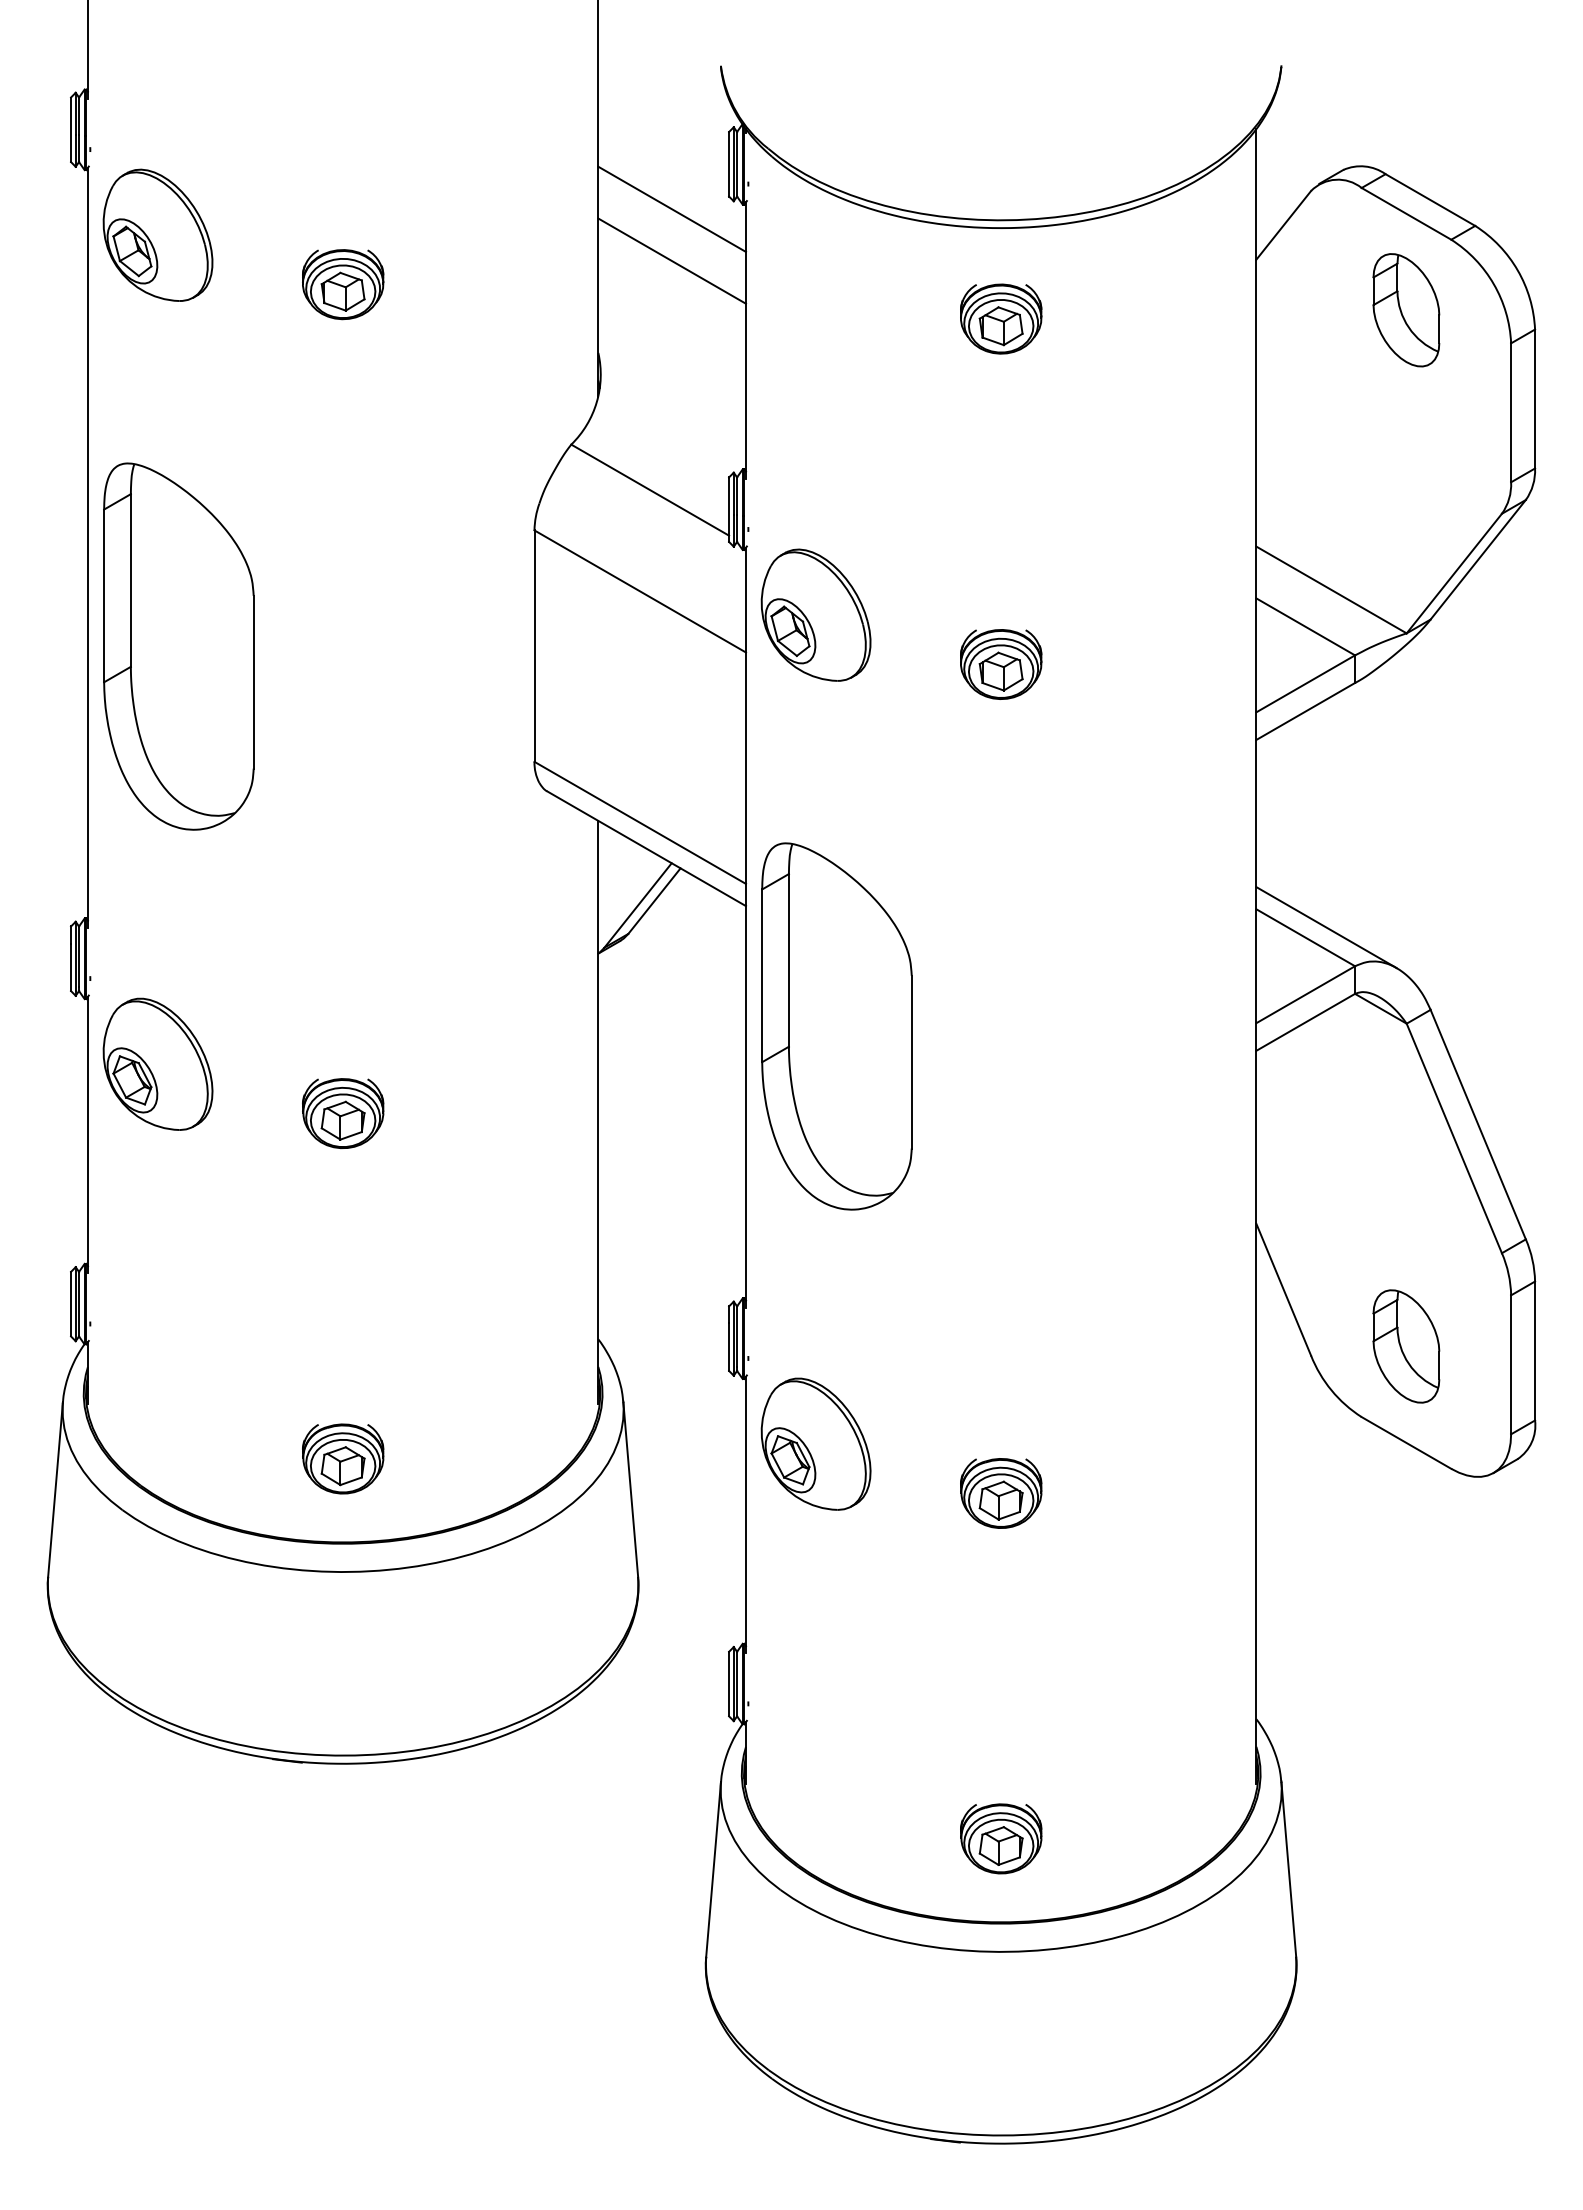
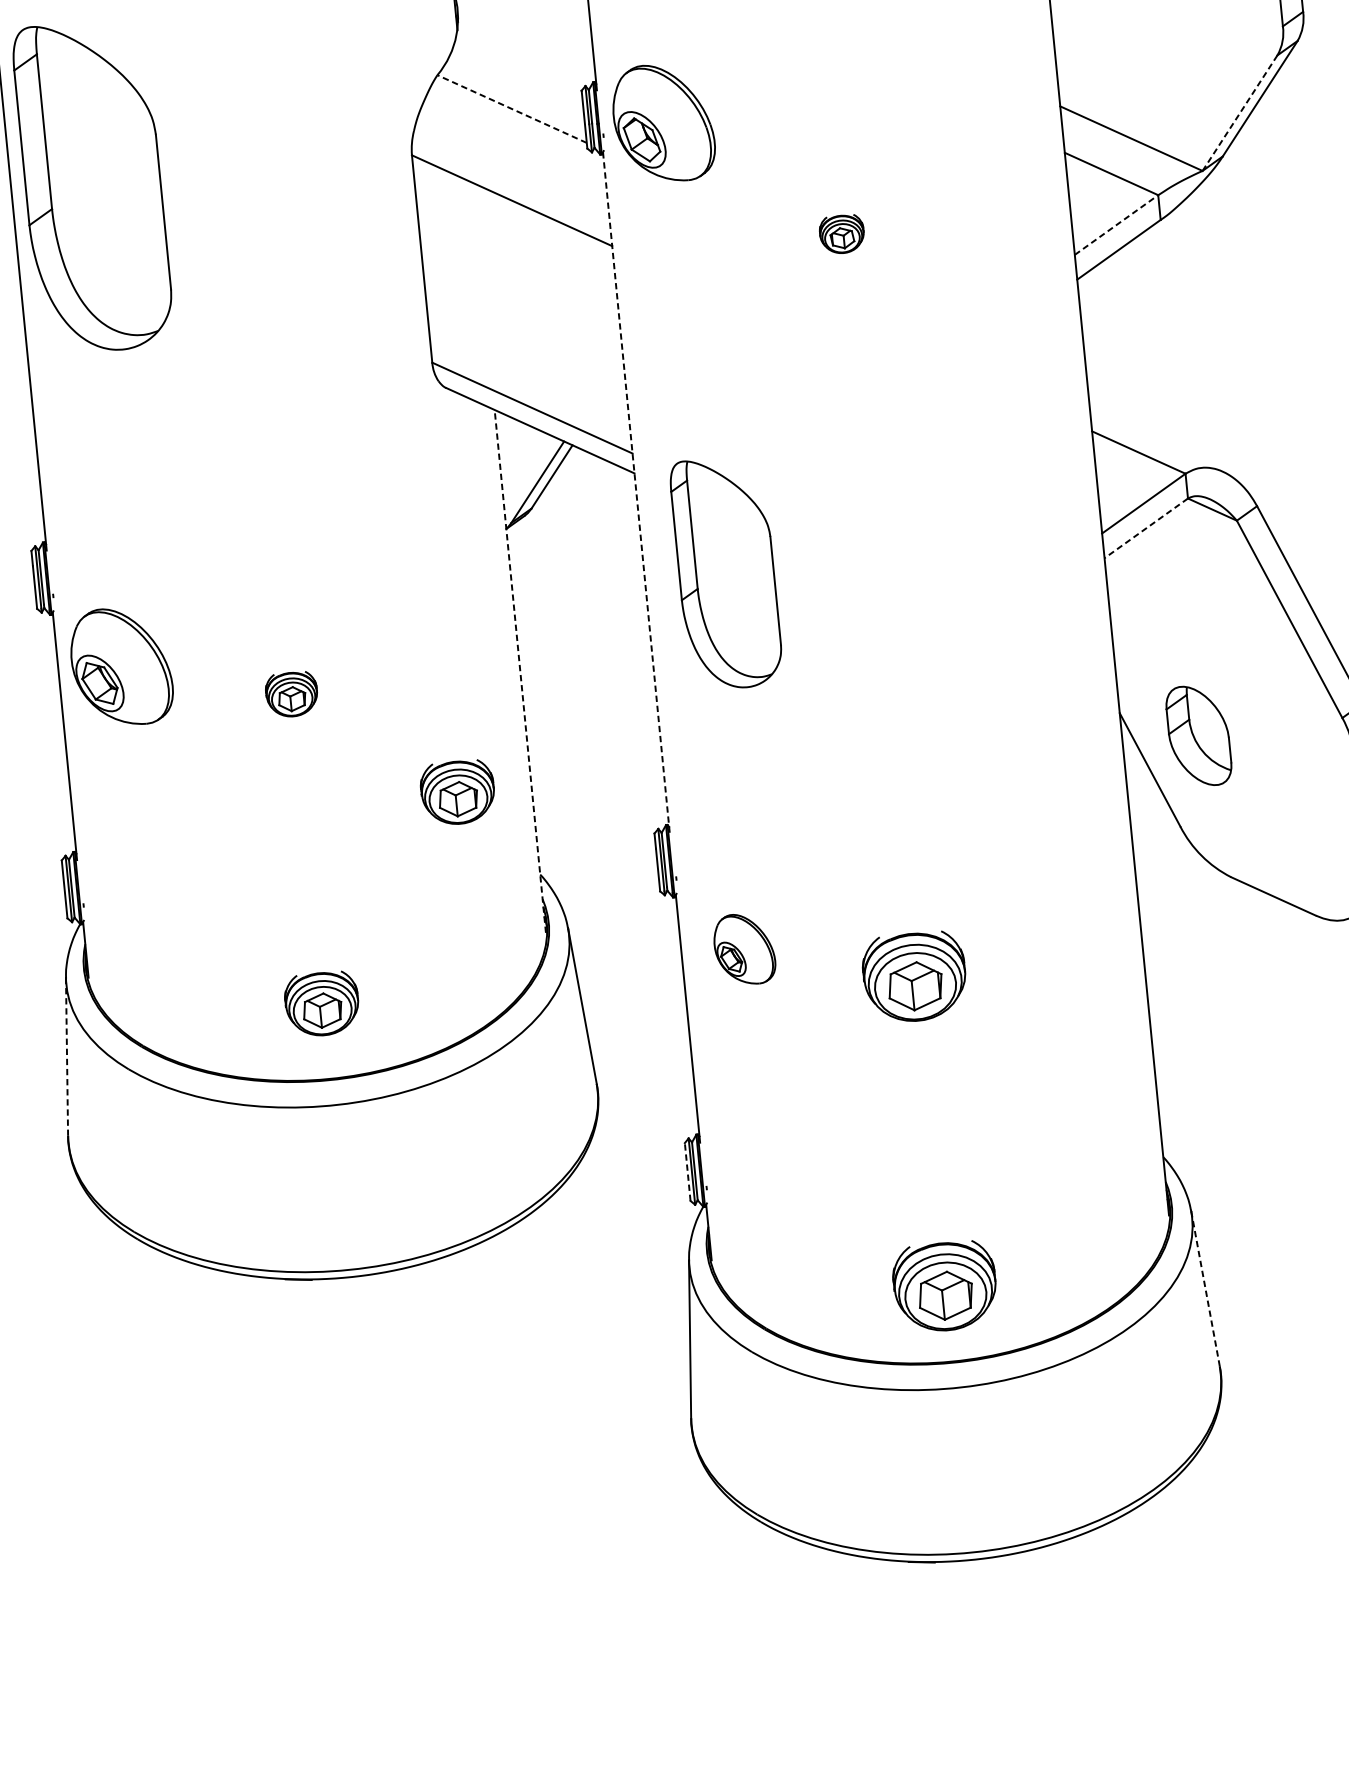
line: (649, 489) -> (511, 108), solid -> dashed
line: (1454, 573) -> (1240, 113), solid -> dashed
part: (815, 614) -> (662, 122), moved
part: (178, 646) -> (92, 186), moved
part: (1001, 664) -> (842, 234), size x0.6
line: (1305, 683) -> (1116, 224), solid -> dashed
line: (746, 927) -> (636, 492), solid -> dashed
line: (1326, 927) -> (1156, 441), removed
line: (1305, 1022) -> (1146, 528), solid -> dashed
part: (836, 1026) -> (726, 573), size x0.7
line: (598, 1112) -> (520, 671), solid -> dashed
part: (343, 1113) -> (292, 694), size x0.7
part: (516, 1239) -> (458, 792), added
part: (1406, 1346) -> (1199, 735), moved
part: (815, 1443) -> (743, 948), size x0.6
line: (55, 1489) -> (67, 1056), solid -> dashed
part: (1001, 1493) -> (915, 977), size x1.4
line: (729, 1683) -> (688, 1171), solid -> dashed
part: (1001, 1838) -> (945, 1286), size x1.4
line: (1288, 1869) -> (1205, 1289), solid -> dashed

